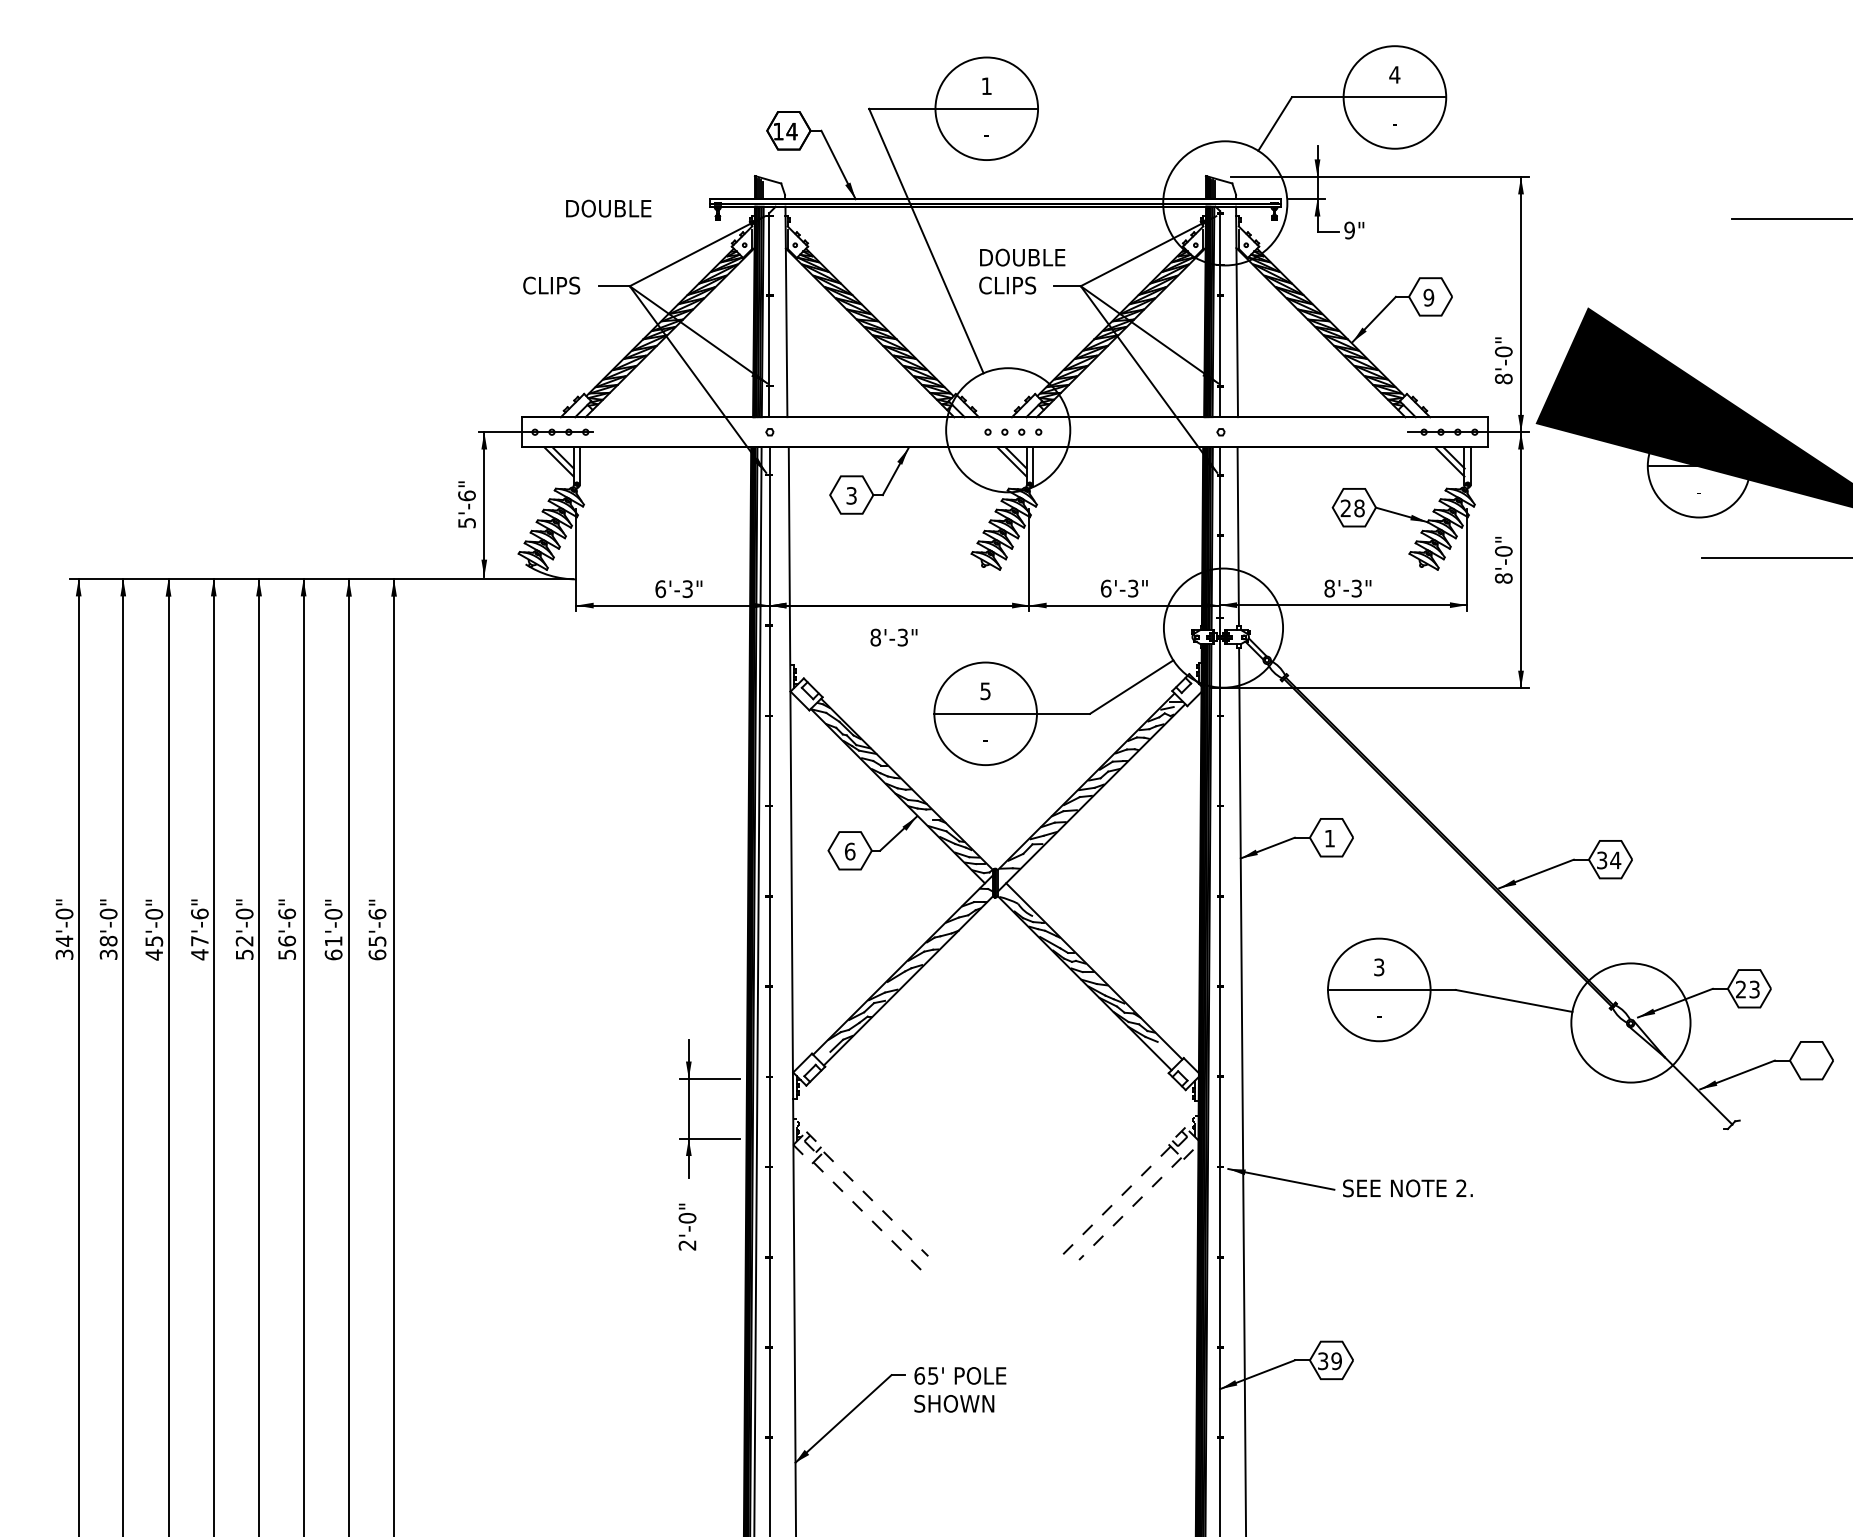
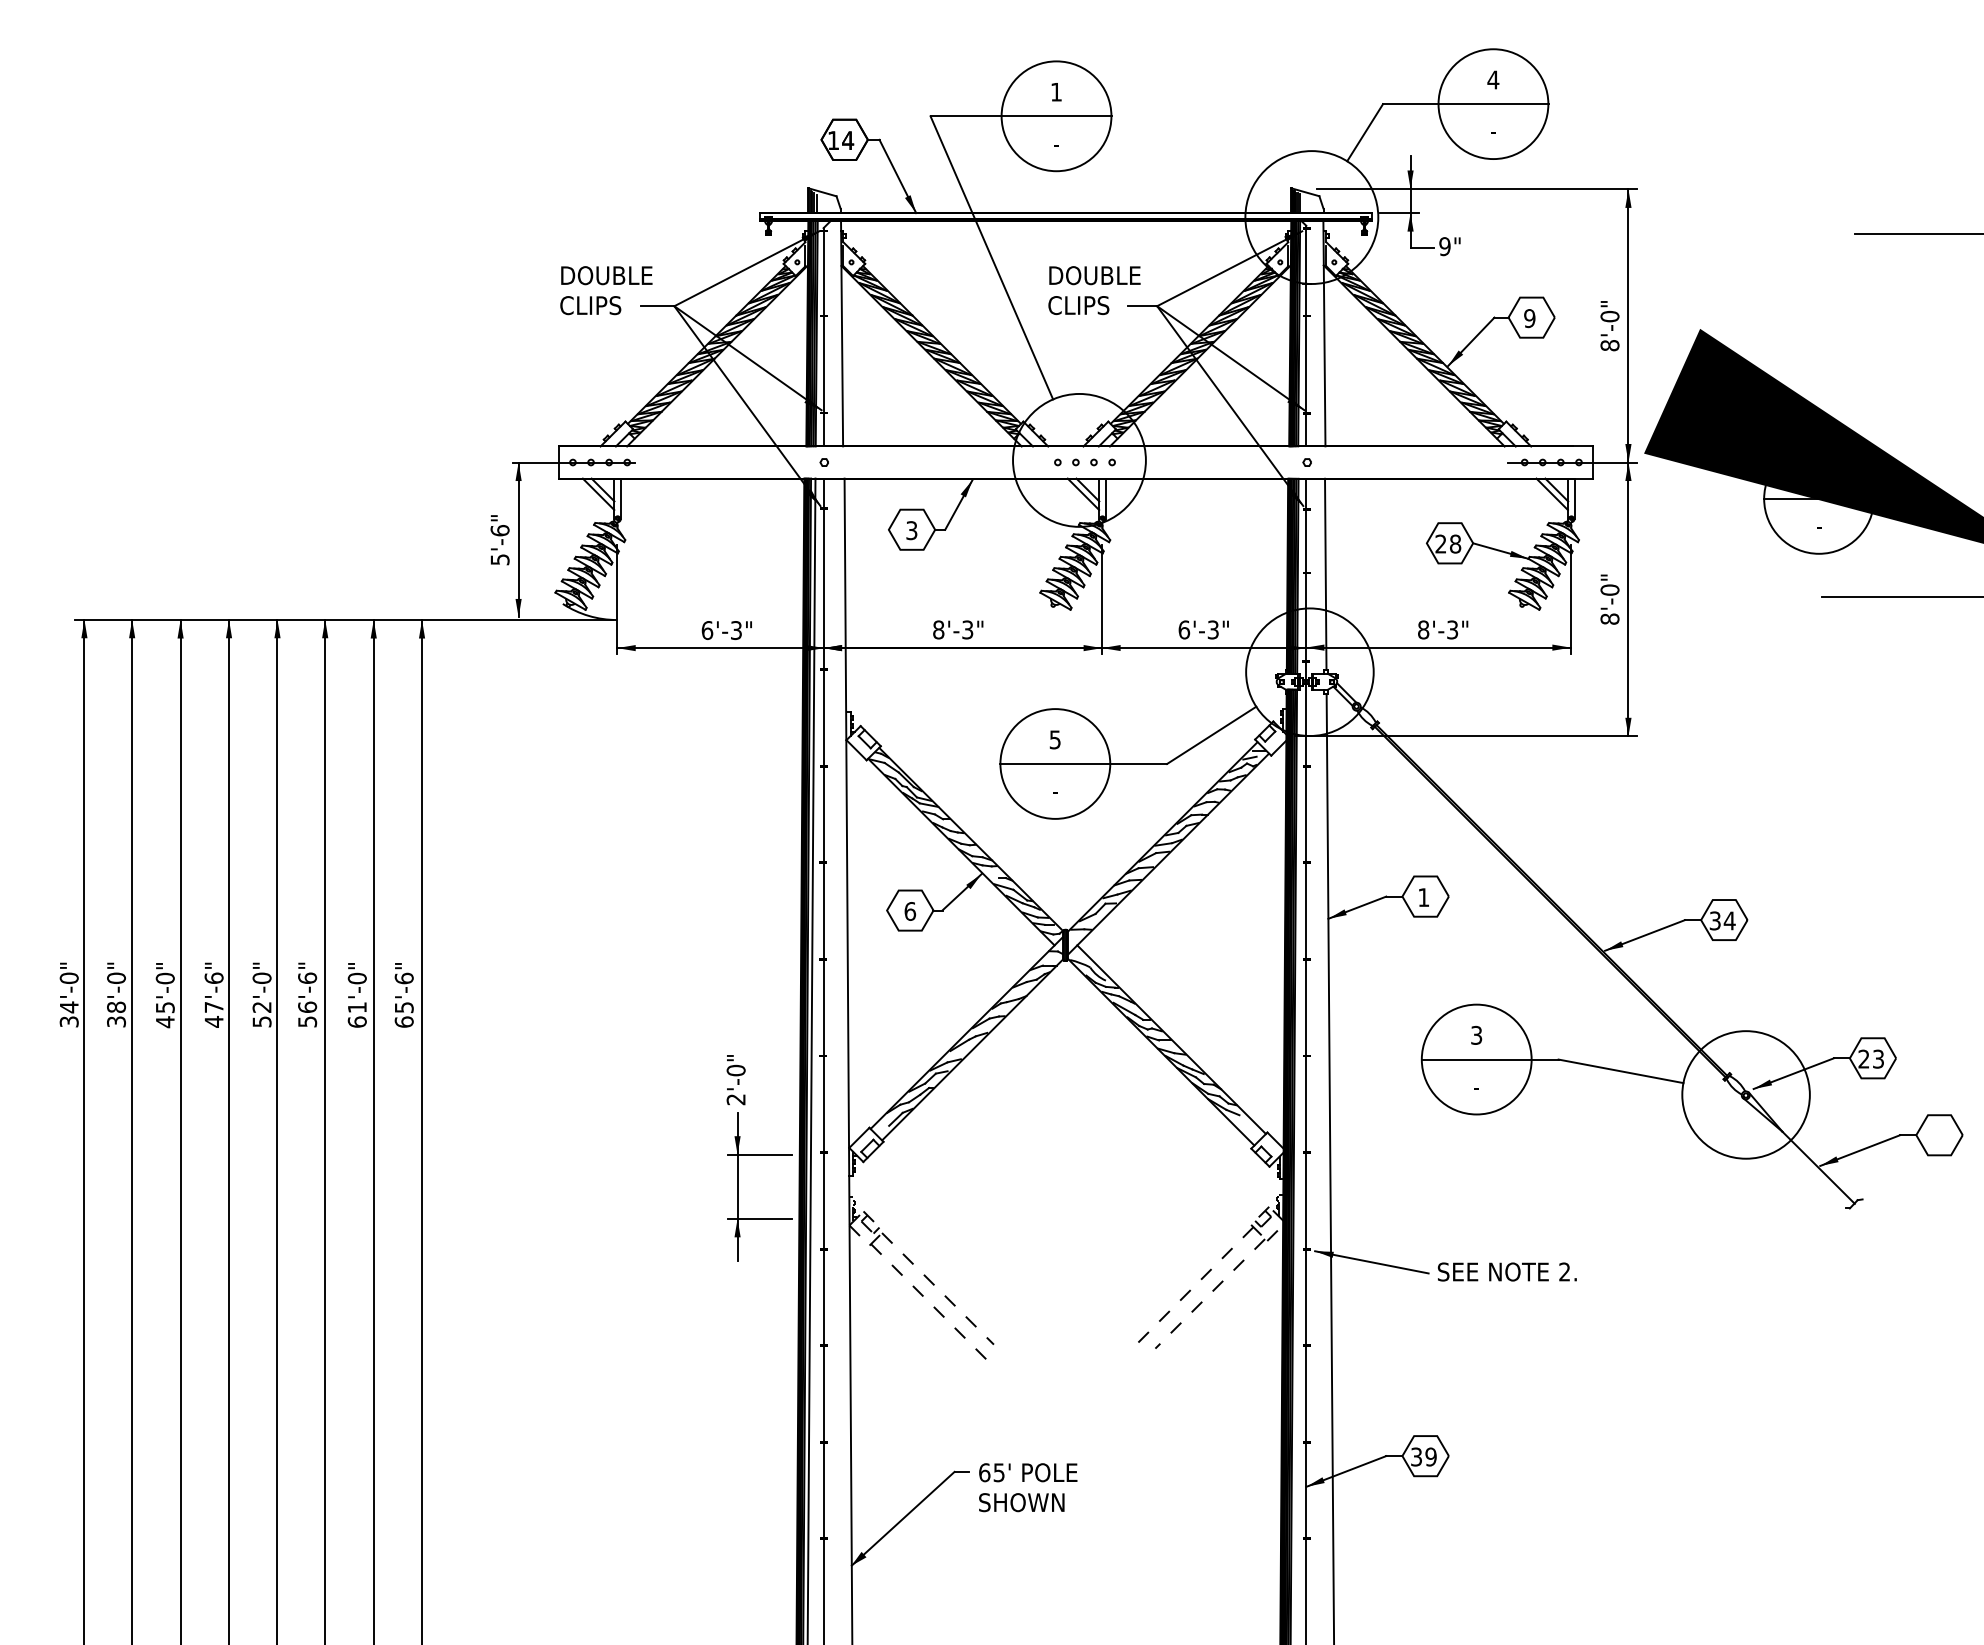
text: (608, 208) -> (606, 275), moved
text: (1503, 360) -> (1609, 325), moved
text: (893, 637) -> (957, 629), moved
text: (687, 1226) -> (736, 1079), moved

